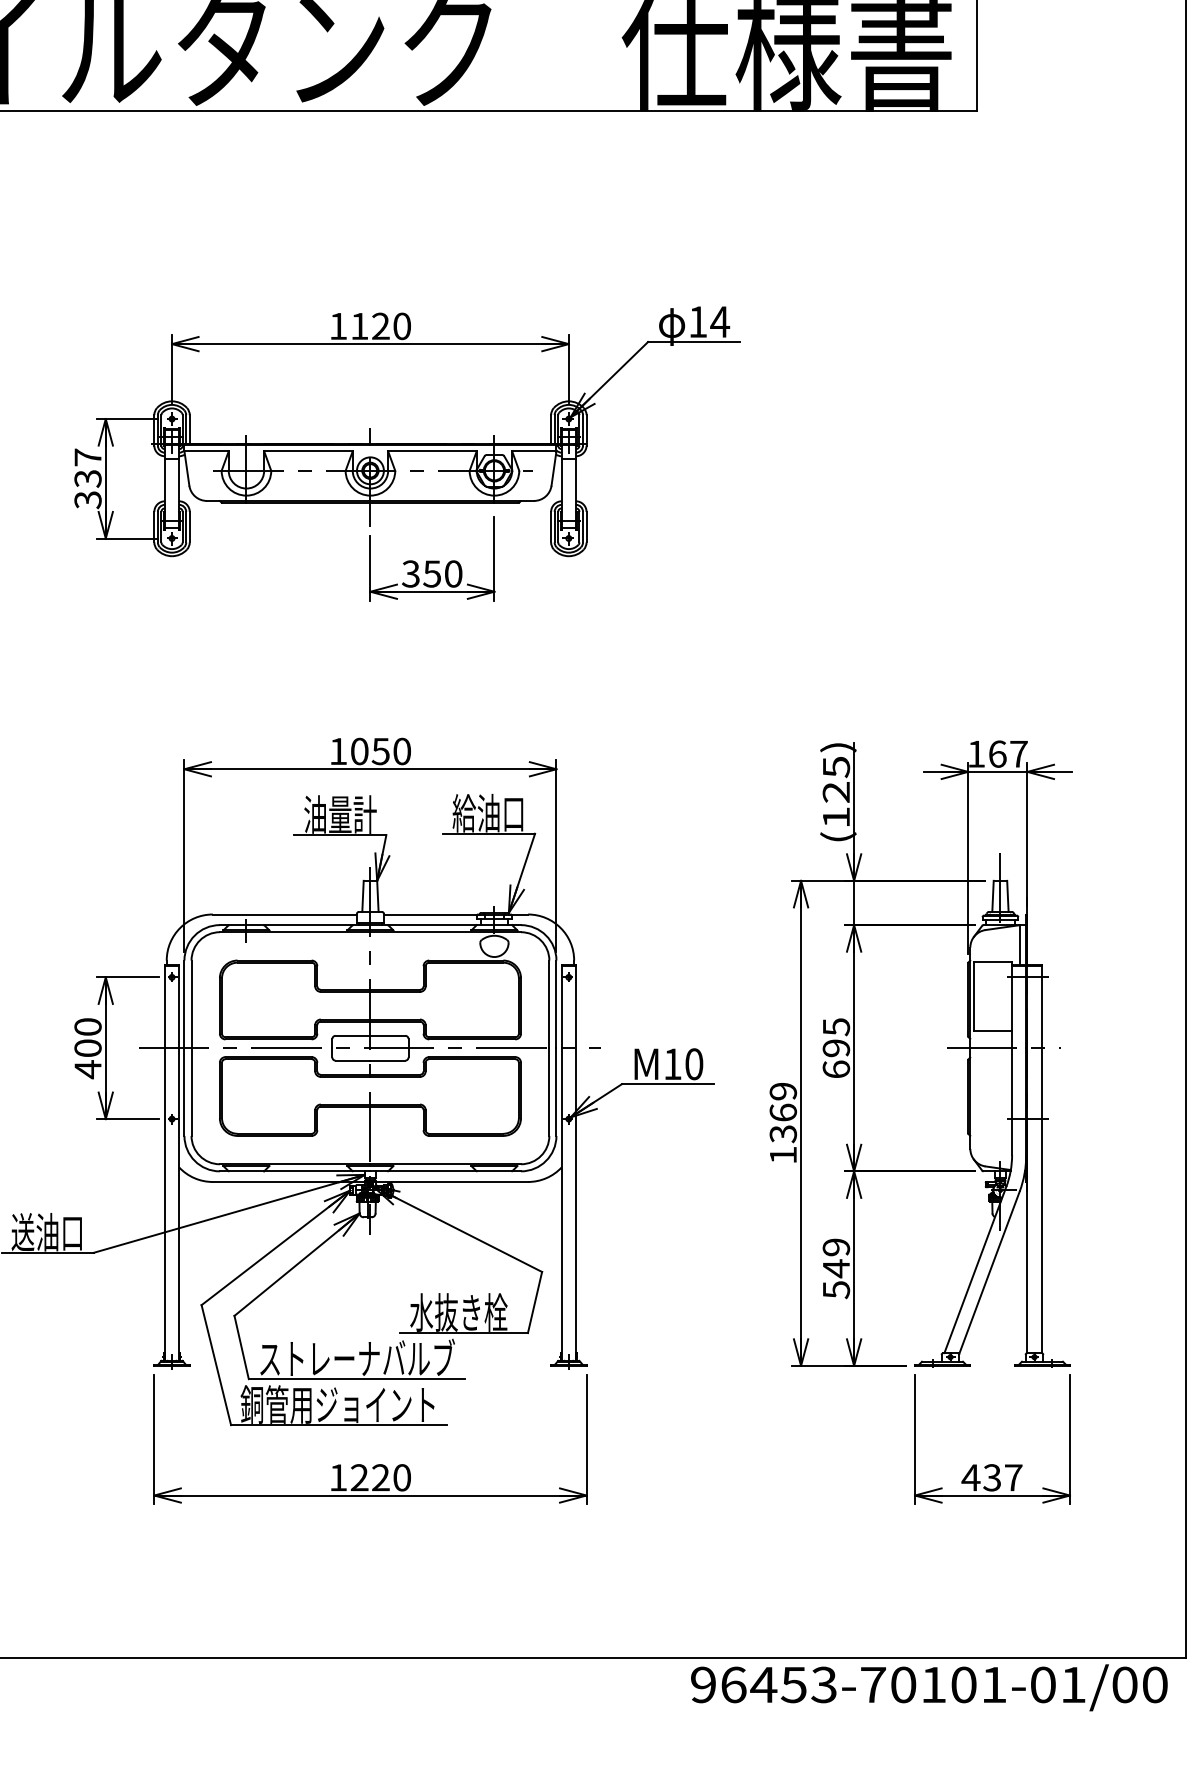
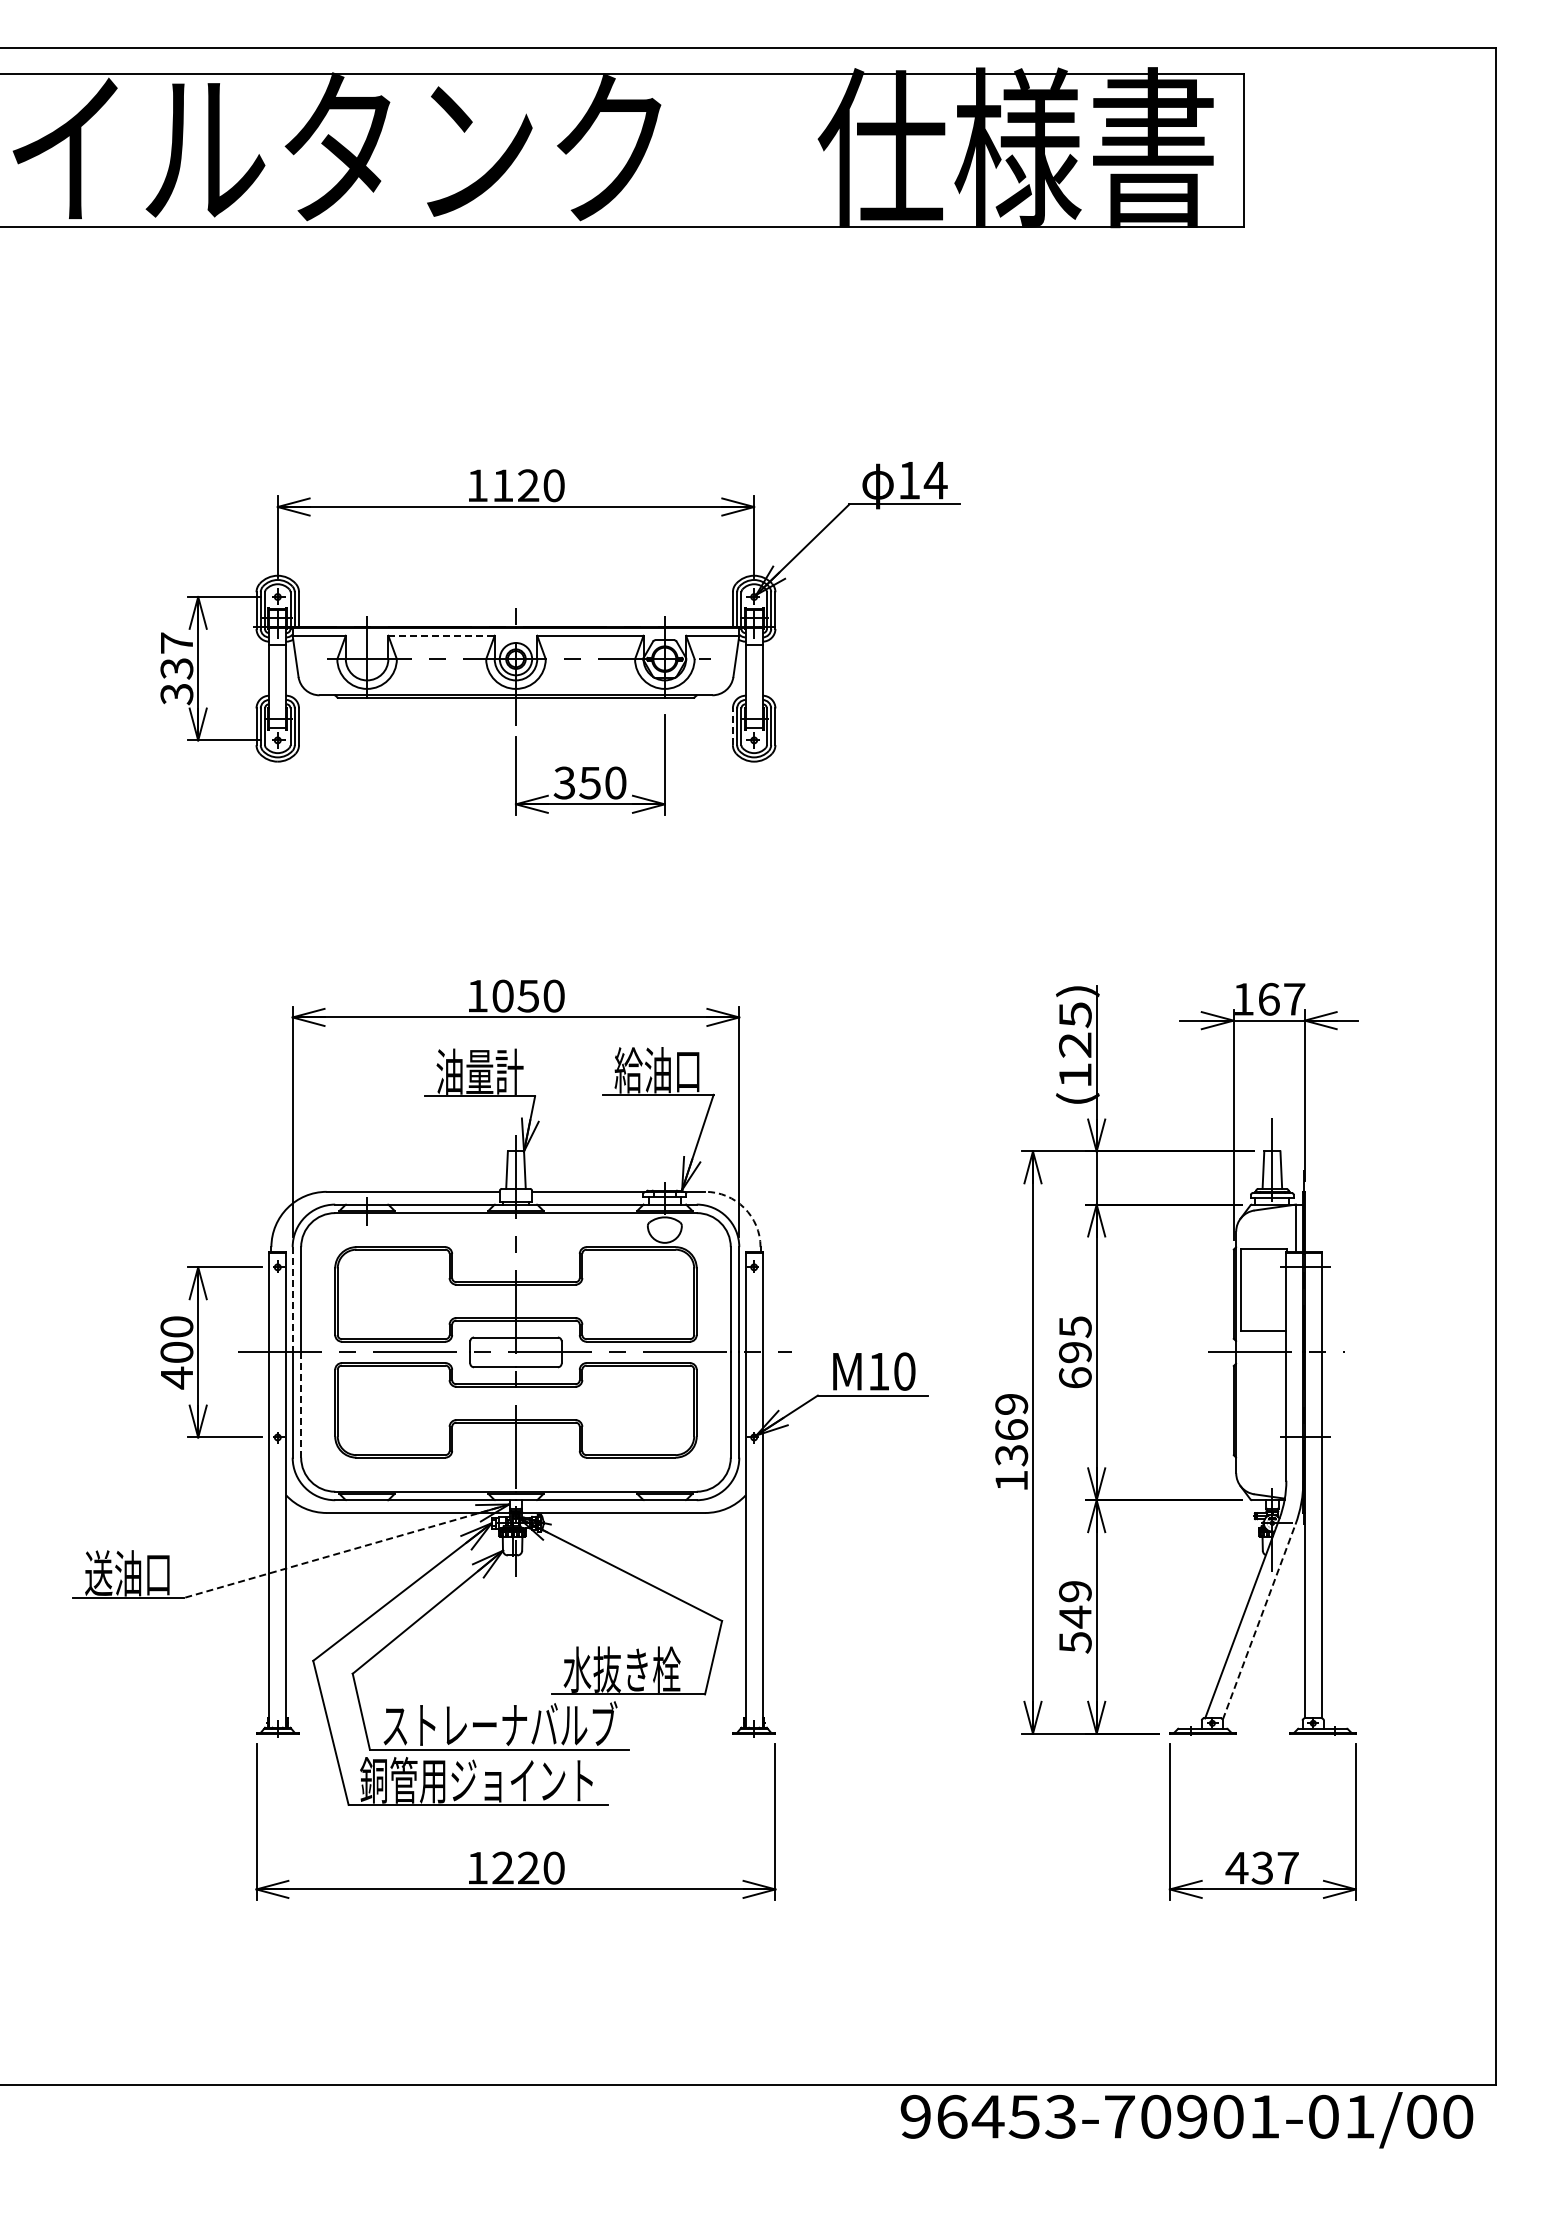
line: (309, 451) -> (442, 635), solid -> dashed
line: (550, 526) -> (732, 726), solid -> dashed
arc: (560, 928) -> (744, 1208), solid -> dashed
line: (184, 1004) -> (292, 1299), solid -> dashed
line: (191, 1092) -> (301, 1405), solid -> dashed
line: (229, 1214) -> (346, 1551), solid -> dashed
line: (989, 1272) -> (1259, 1621), solid -> dashed
text: (933, 1684) -> (1192, 2116), 96453-70101-01/00 -> 96453-70901-01/00

